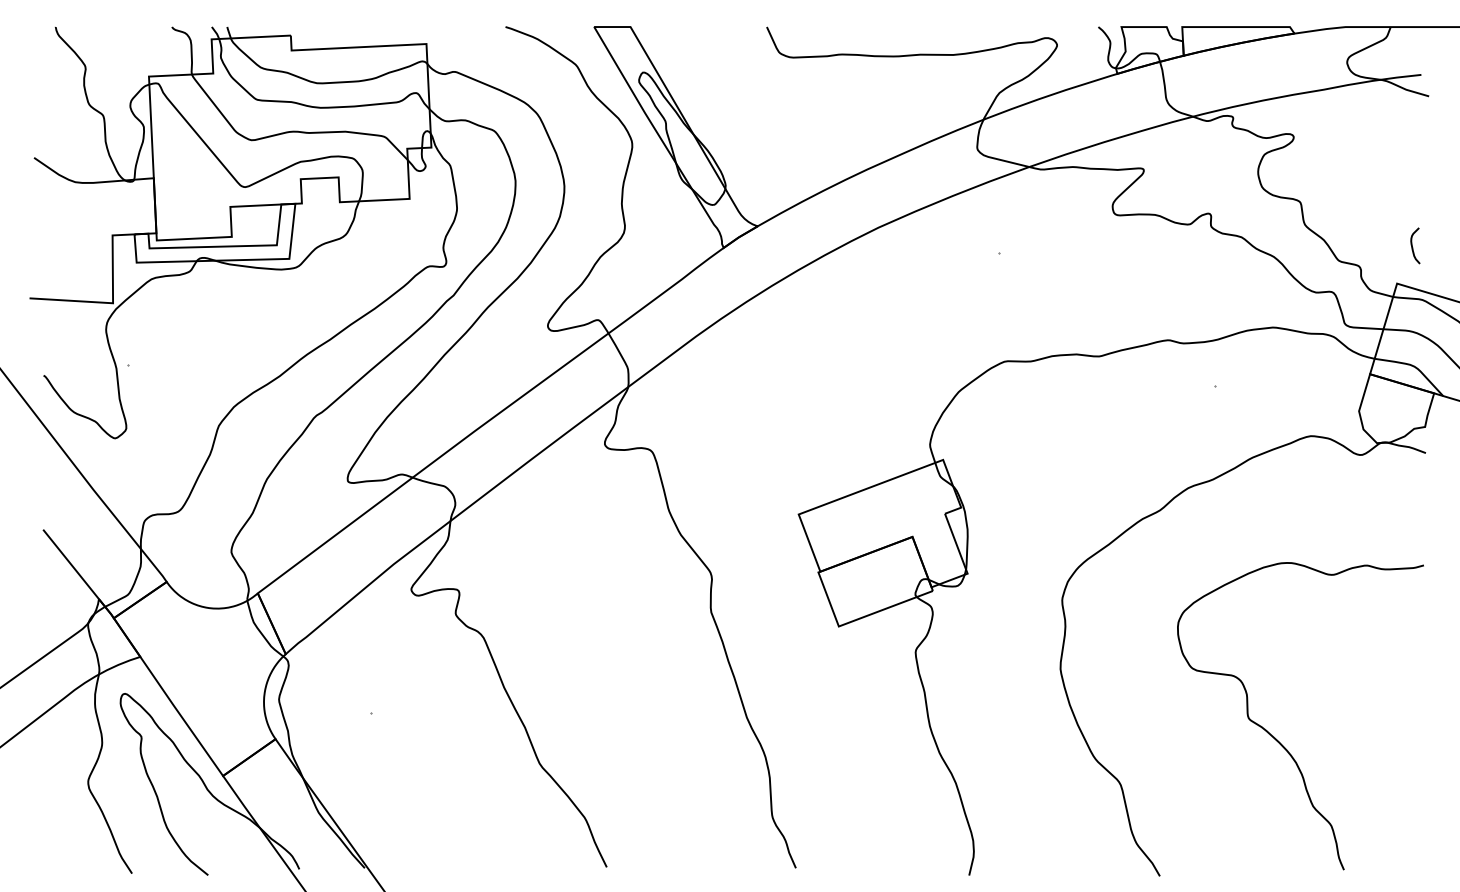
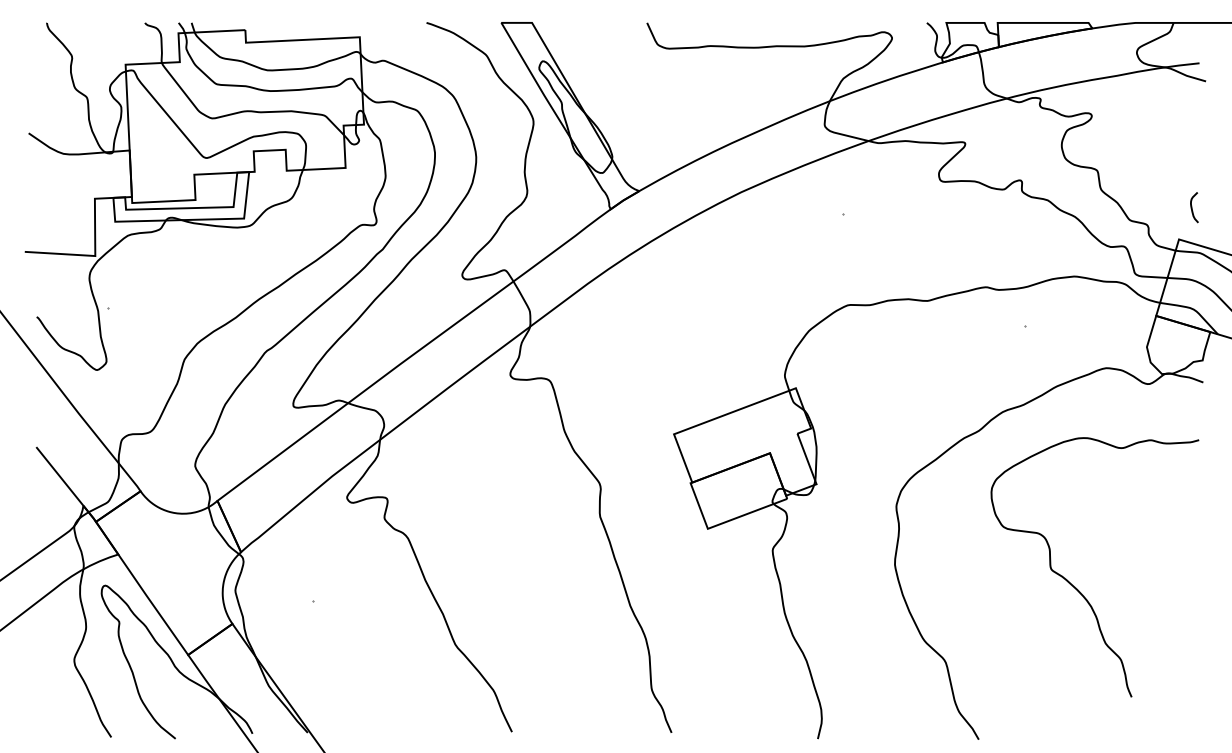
curve: (1277, 739) -> (1075, 587), moved

